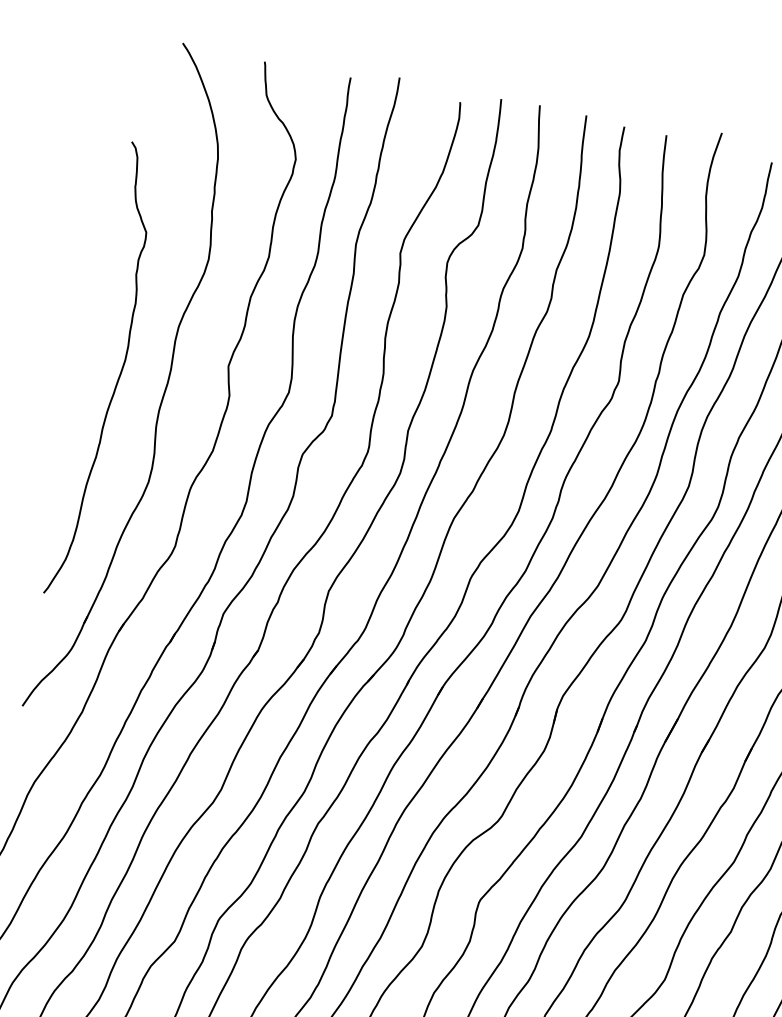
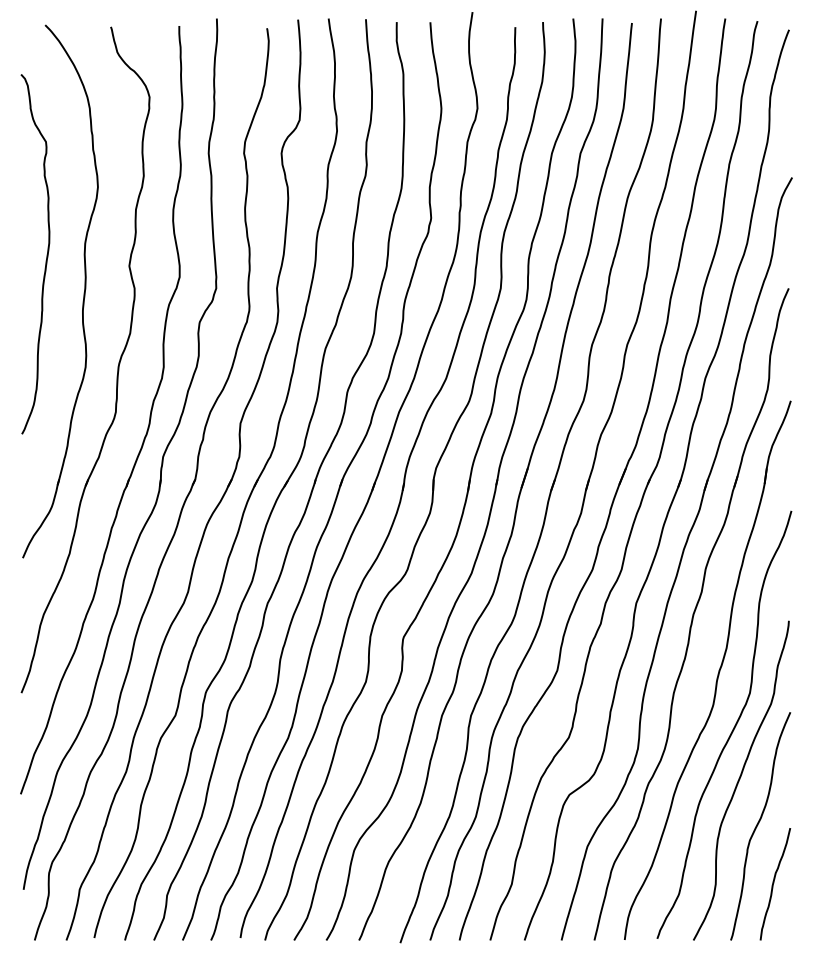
curve: (119, 373) -> (46, 254), moved

